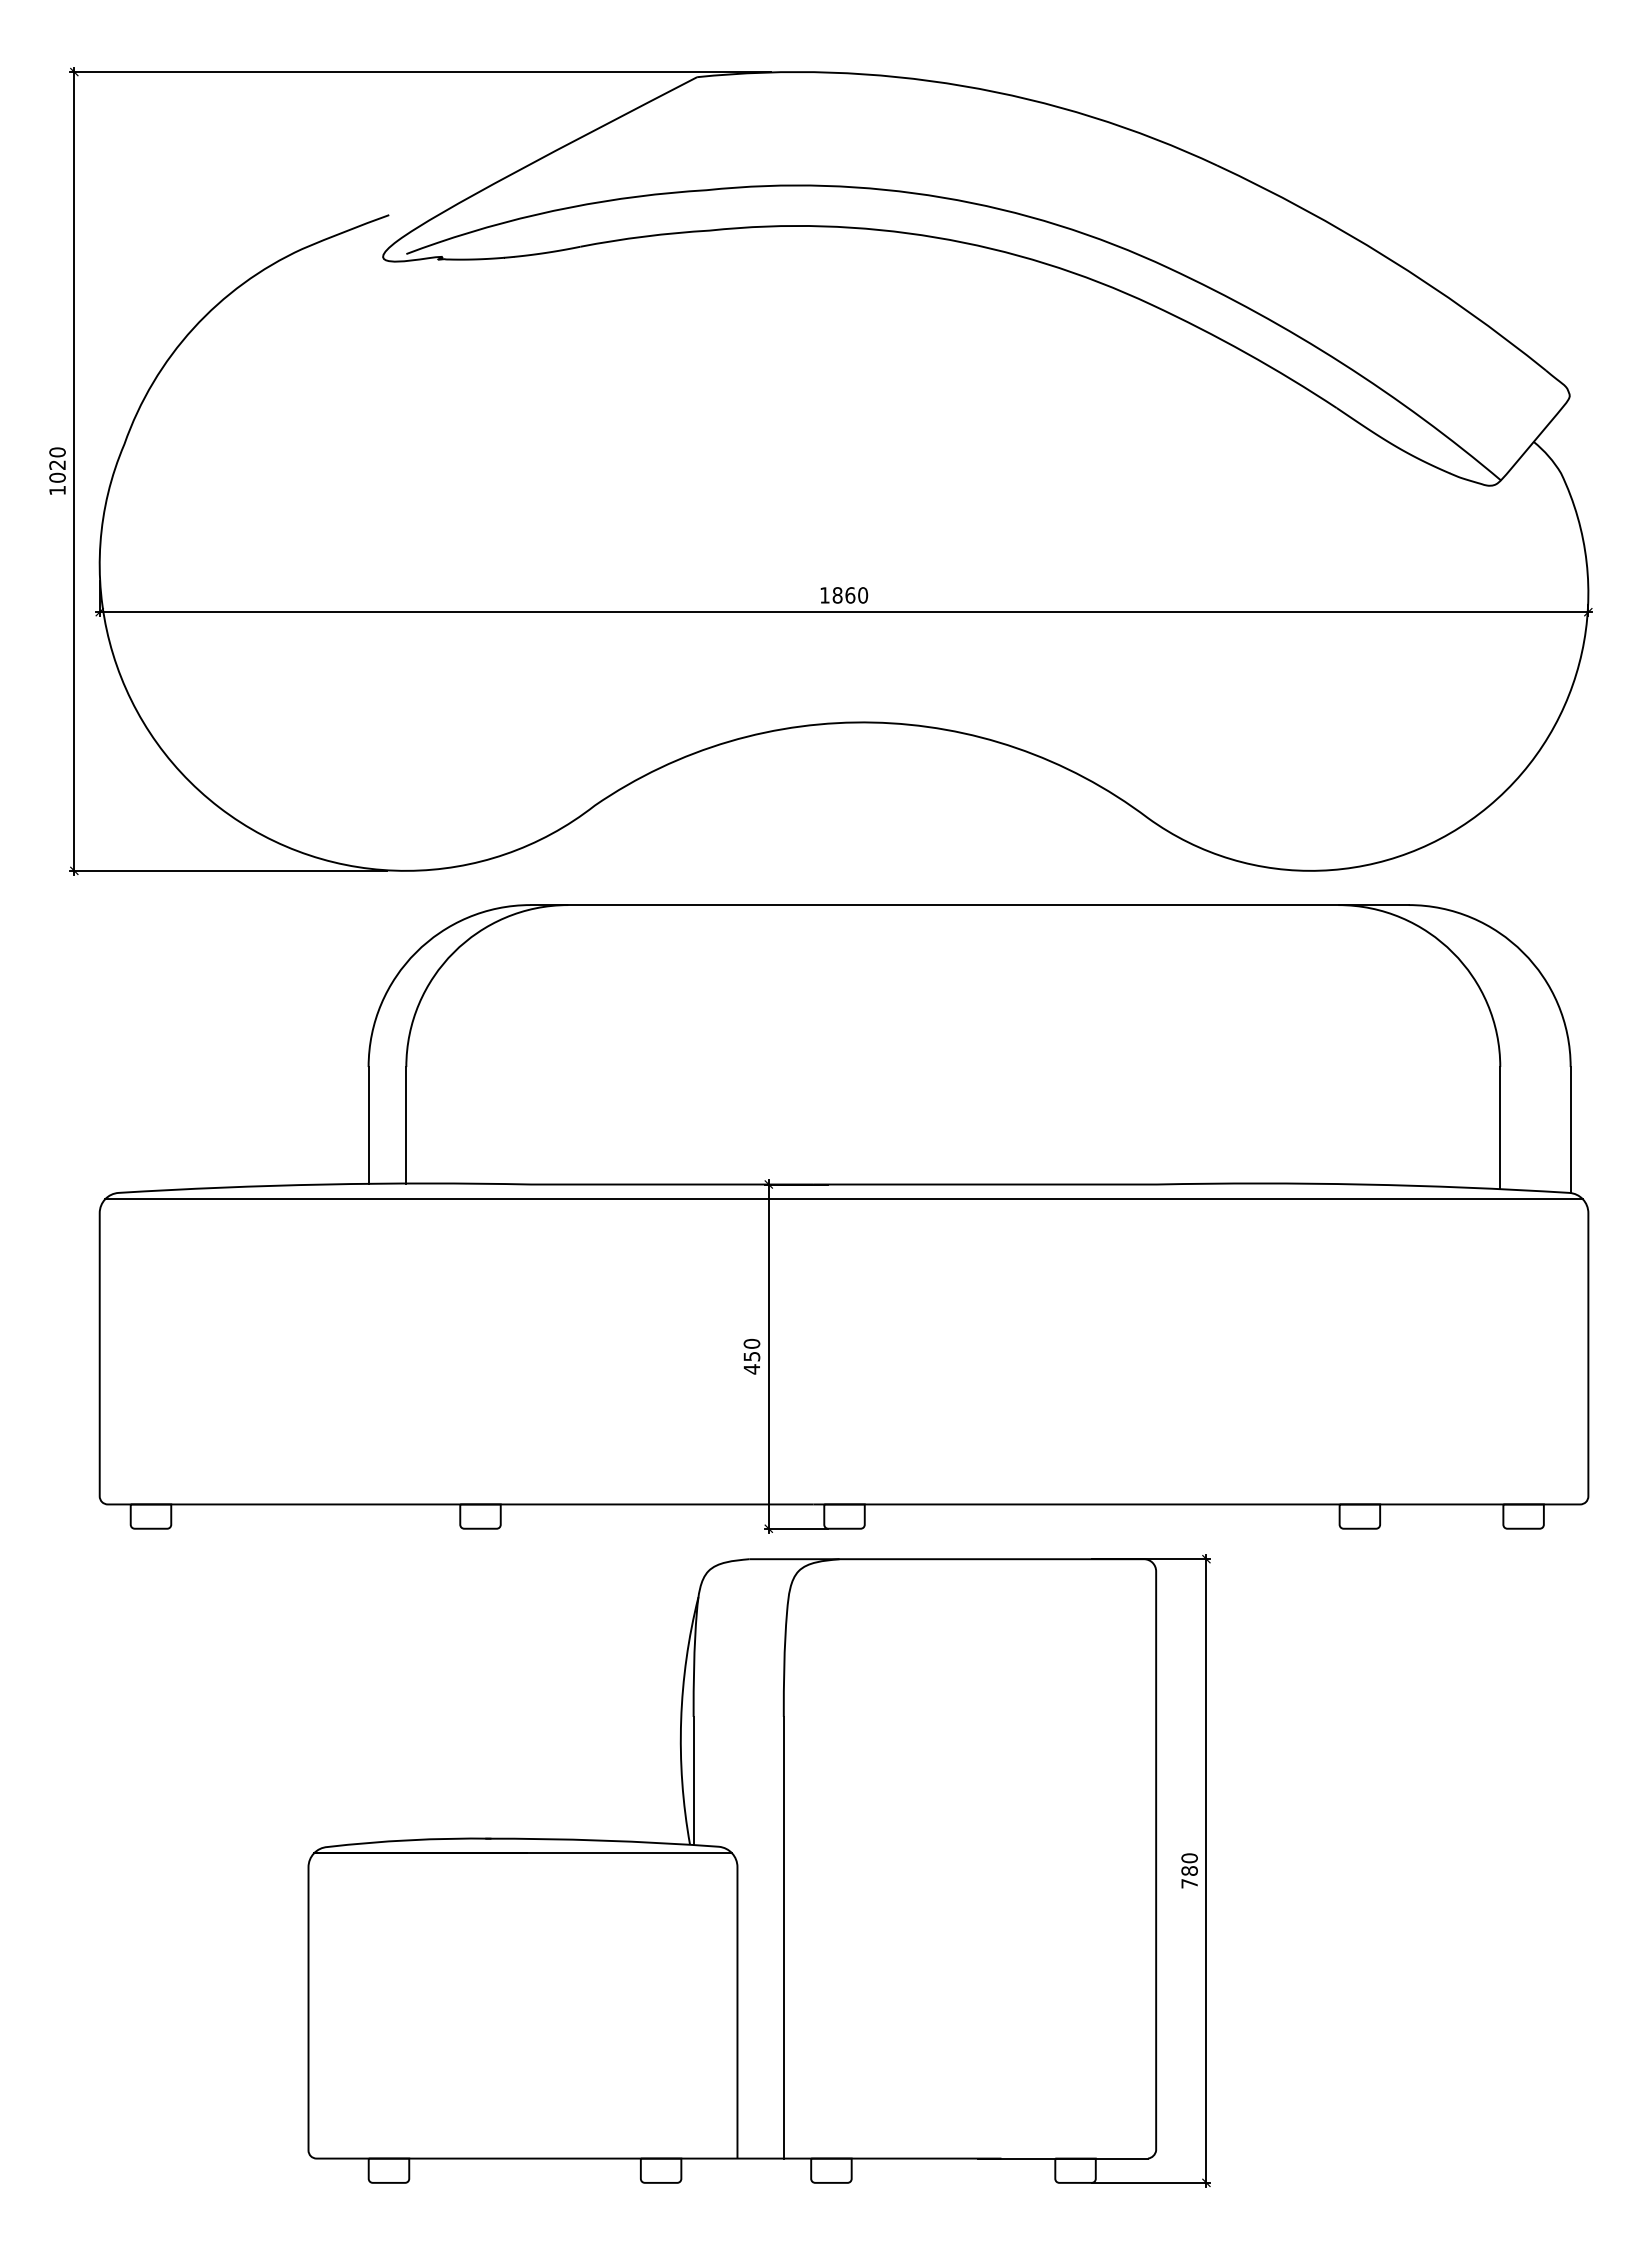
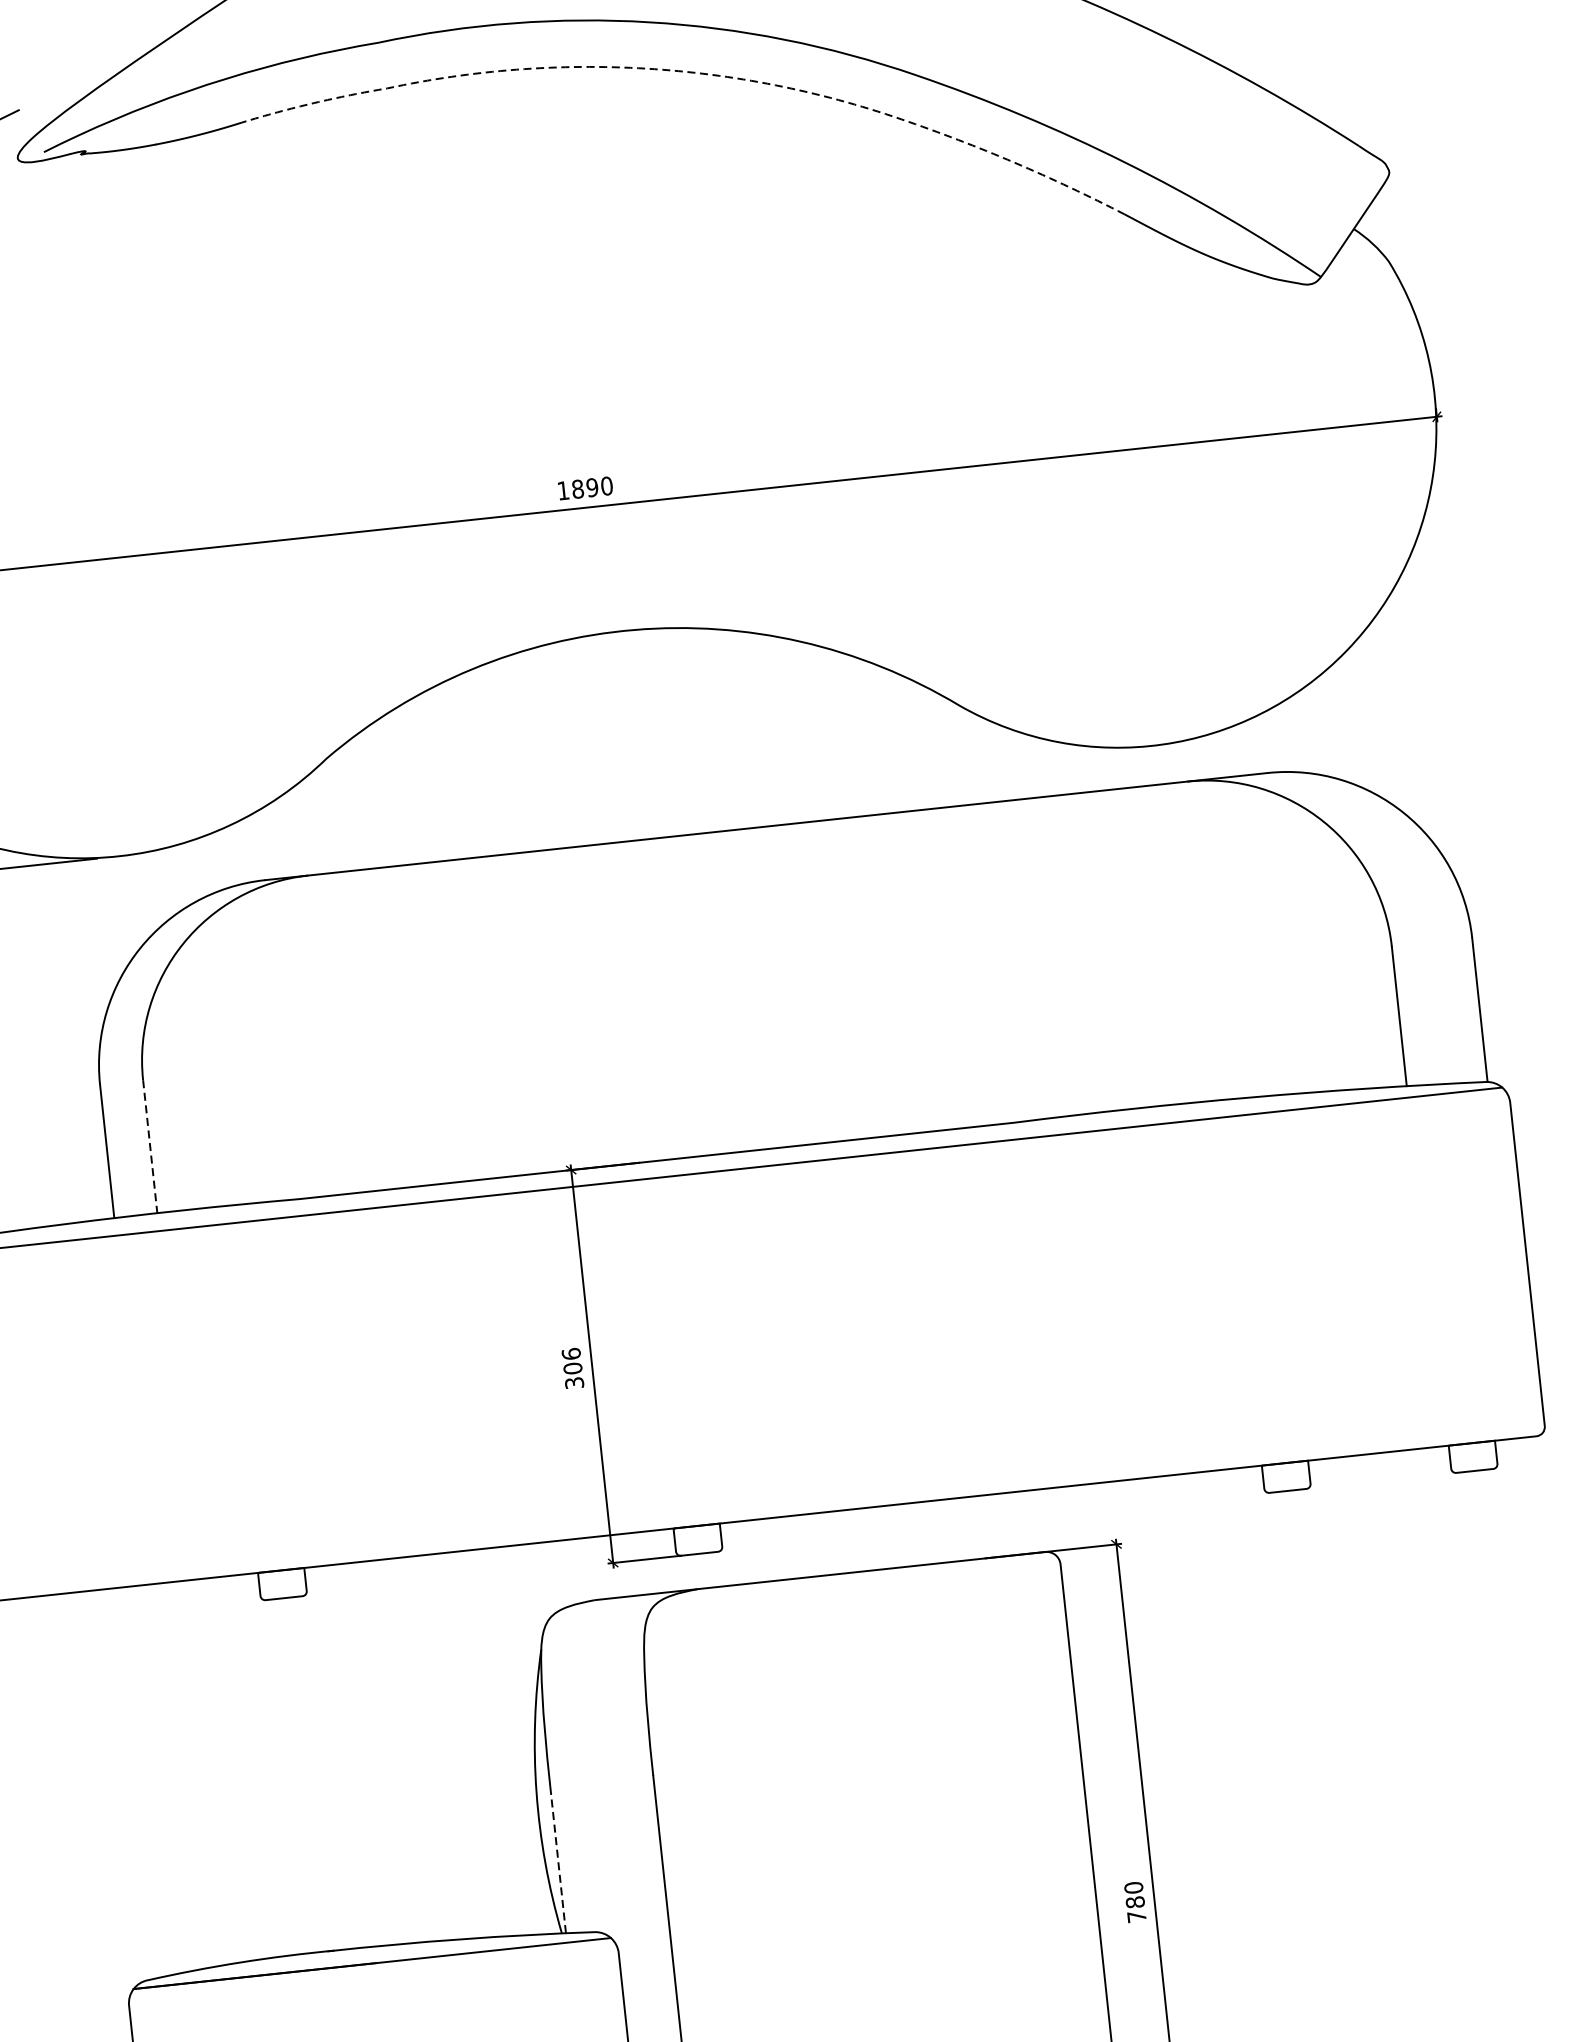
line: (972, 244) -> (689, 72), solid -> dashed
text: (850, 595) -> (592, 487), 1860 -> 1890
line: (406, 1125) -> (150, 1146), solid -> dashed
text: (751, 1356) -> (572, 1368), 450 -> 306
line: (693, 1780) -> (557, 1859), solid -> dashed

